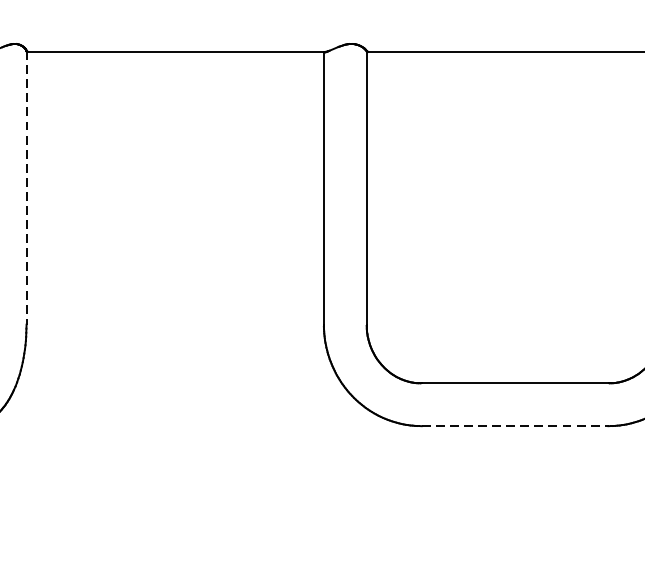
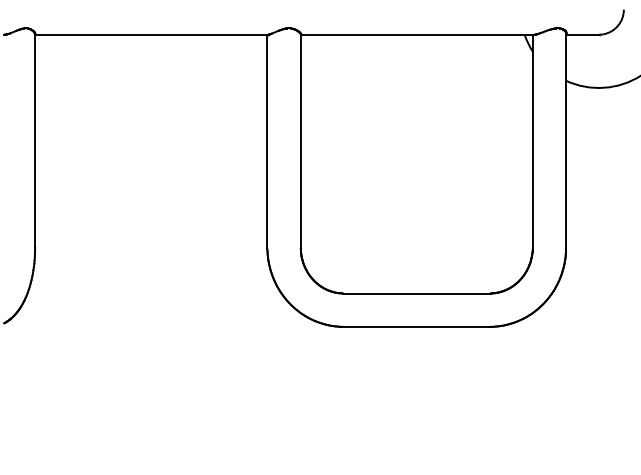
line: (26, 187) -> (35, 140), dashed -> solid
line: (514, 425) -> (416, 326), dashed -> solid

